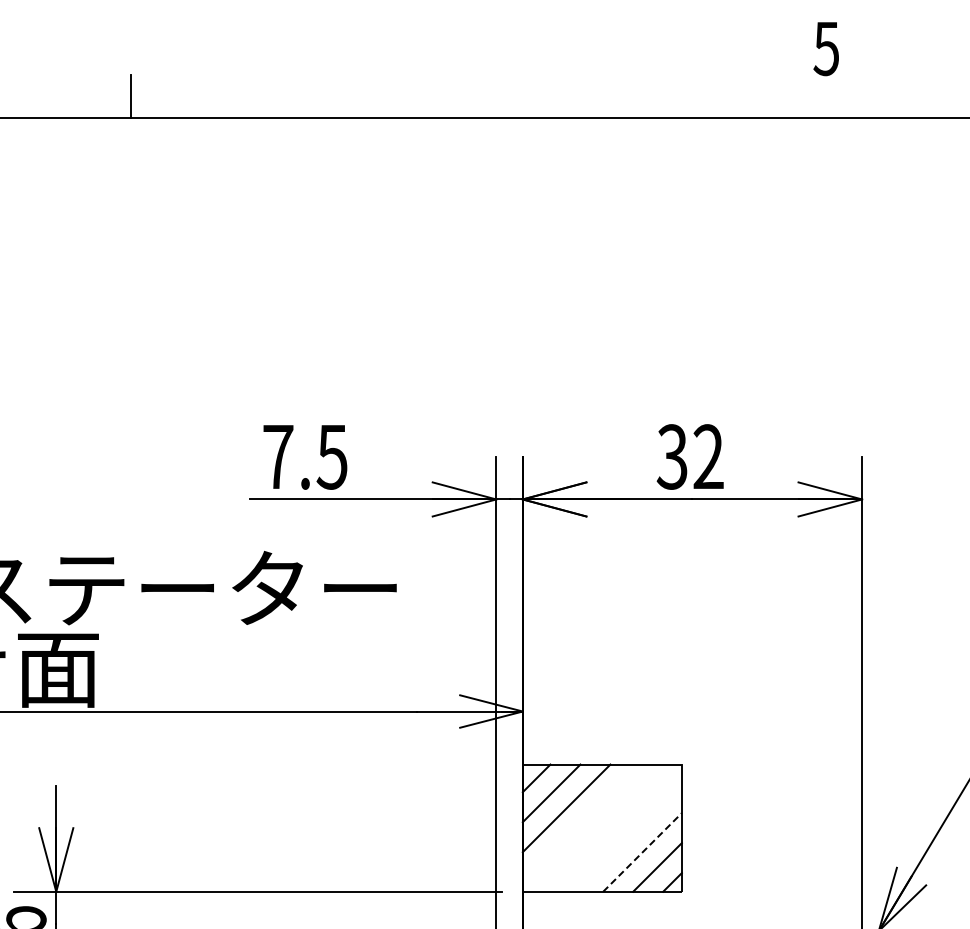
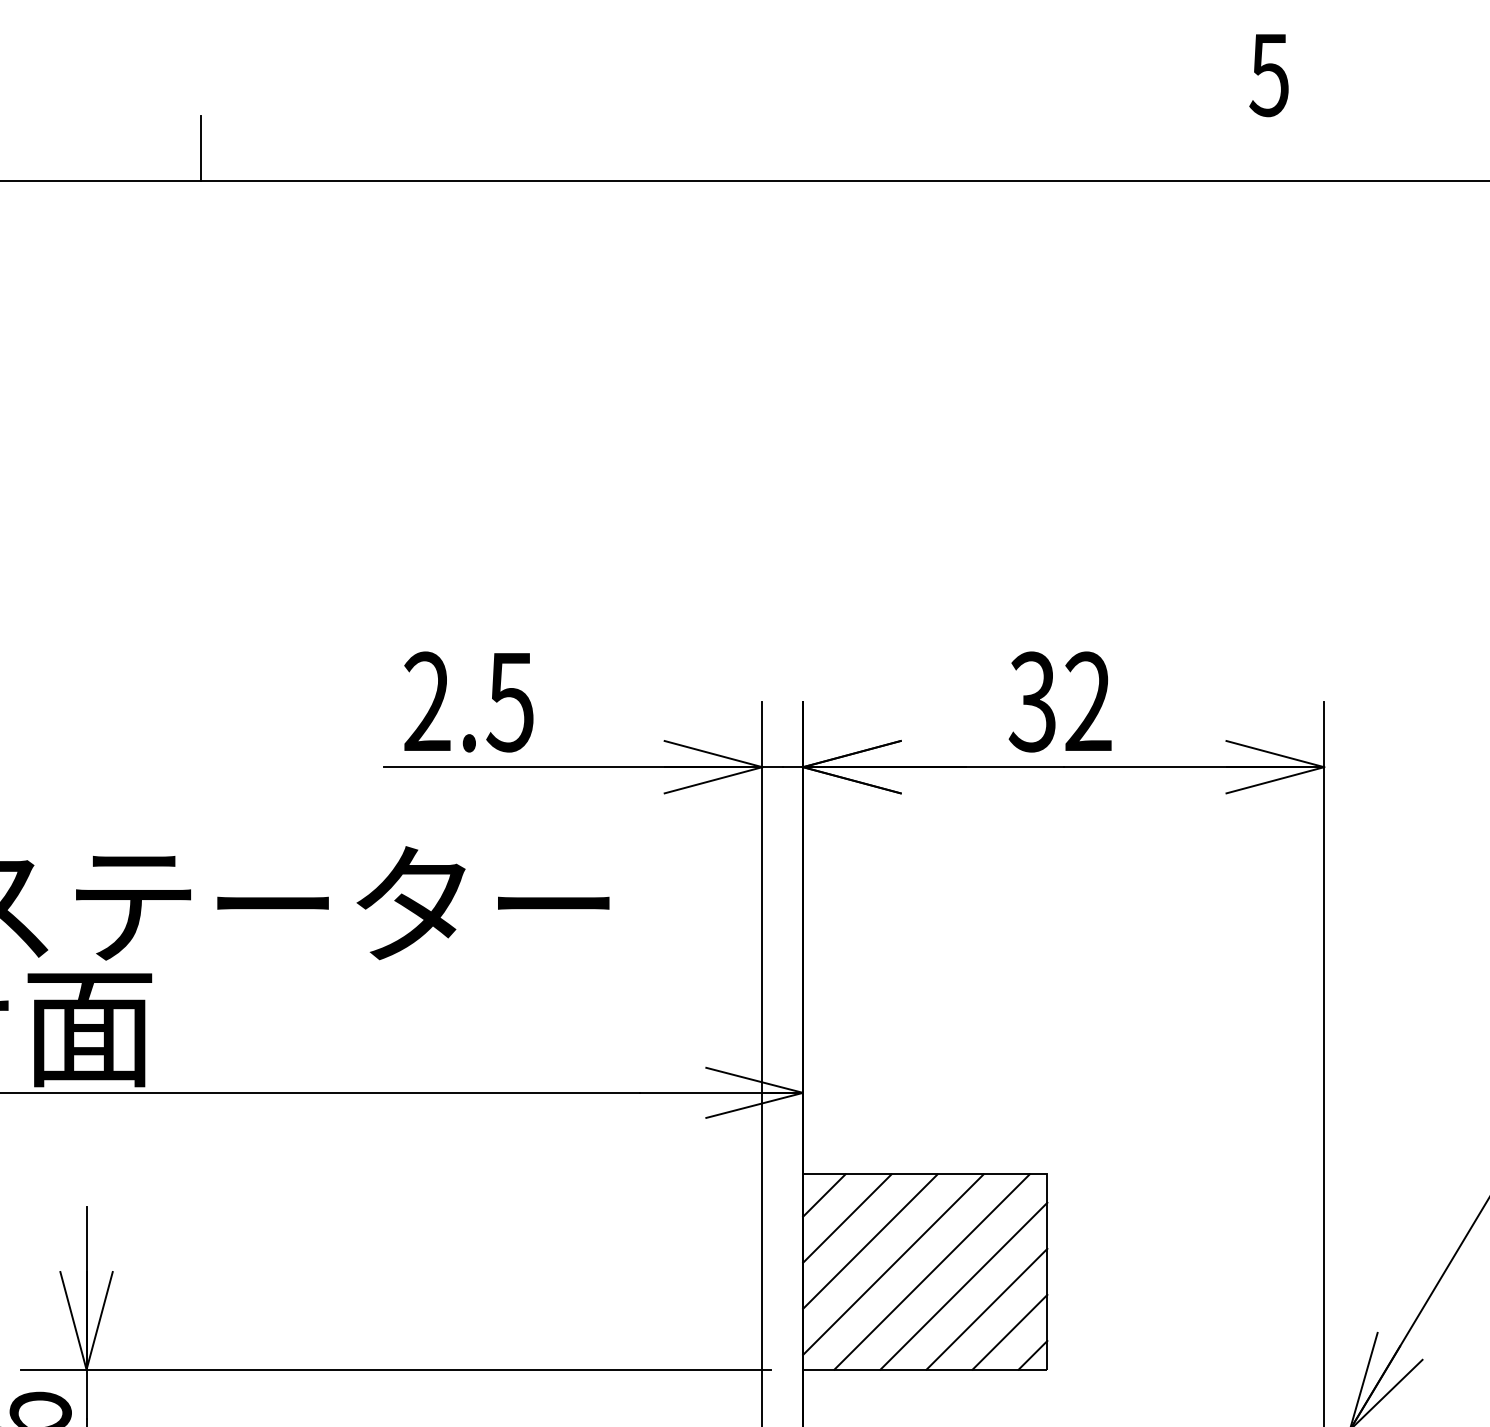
text: (278, 456) -> (427, 701), 7.5 -> 2.5
line: (581, 823) -> (893, 1264), added
line: (606, 827) -> (931, 1270), added
line: (627, 837) -> (963, 1286), added
line: (642, 852) -> (986, 1309), dashed -> solid

